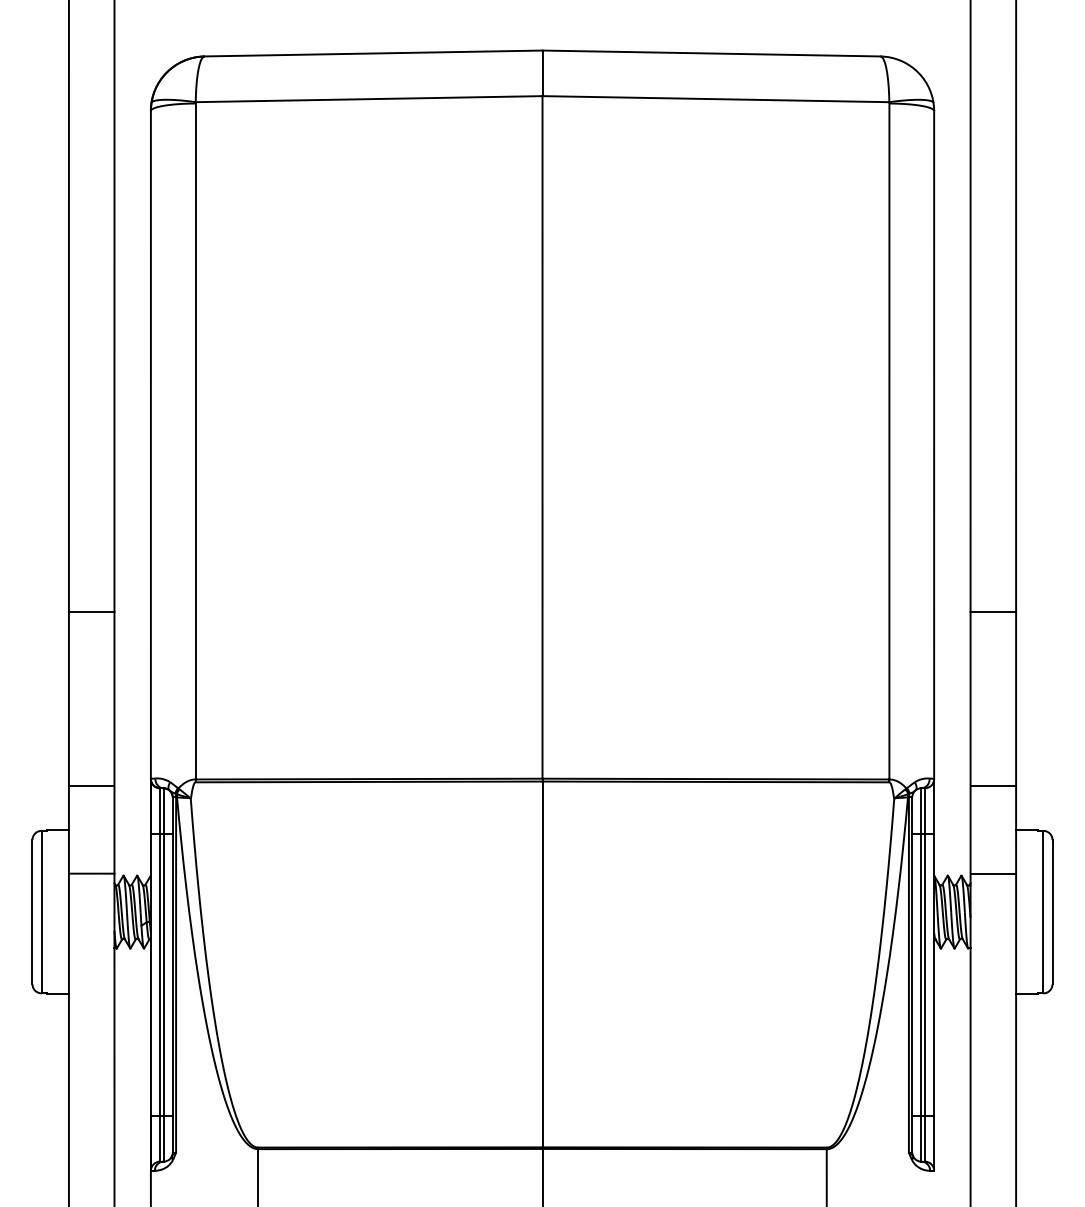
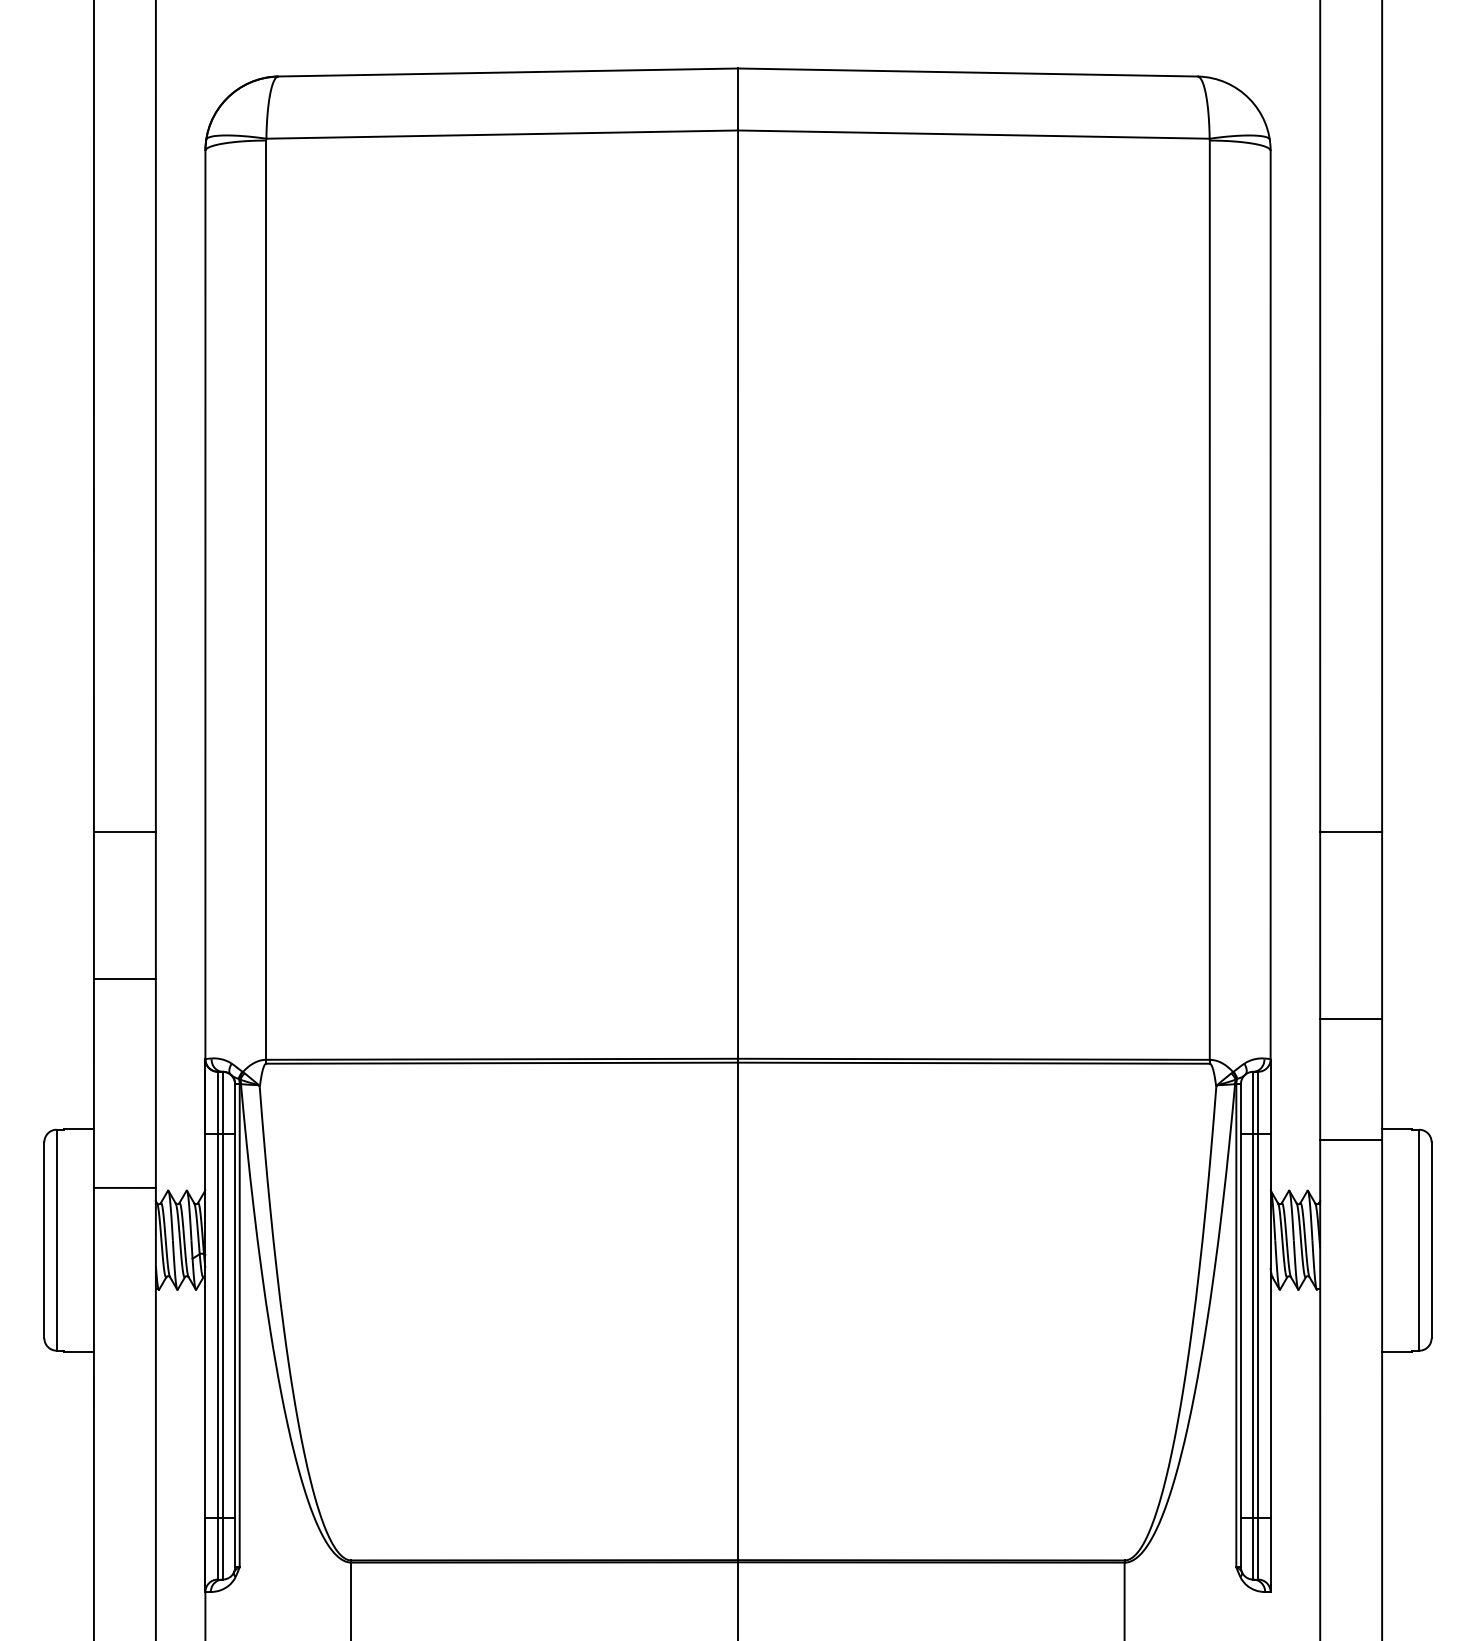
line: (91, 786) -> (124, 979), moved
line: (993, 786) -> (1351, 1019), moved
line: (993, 873) -> (1351, 1140), moved

